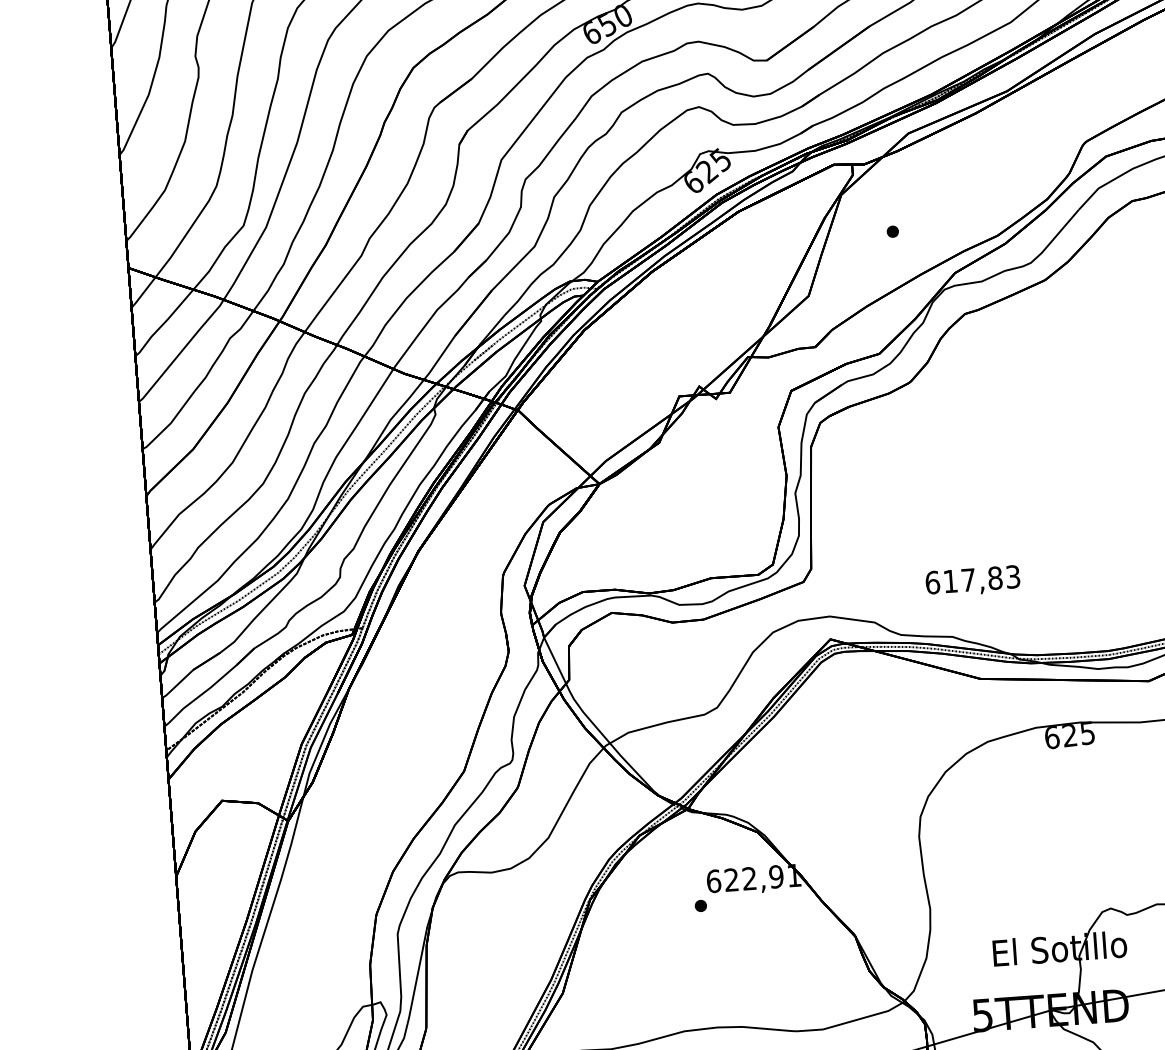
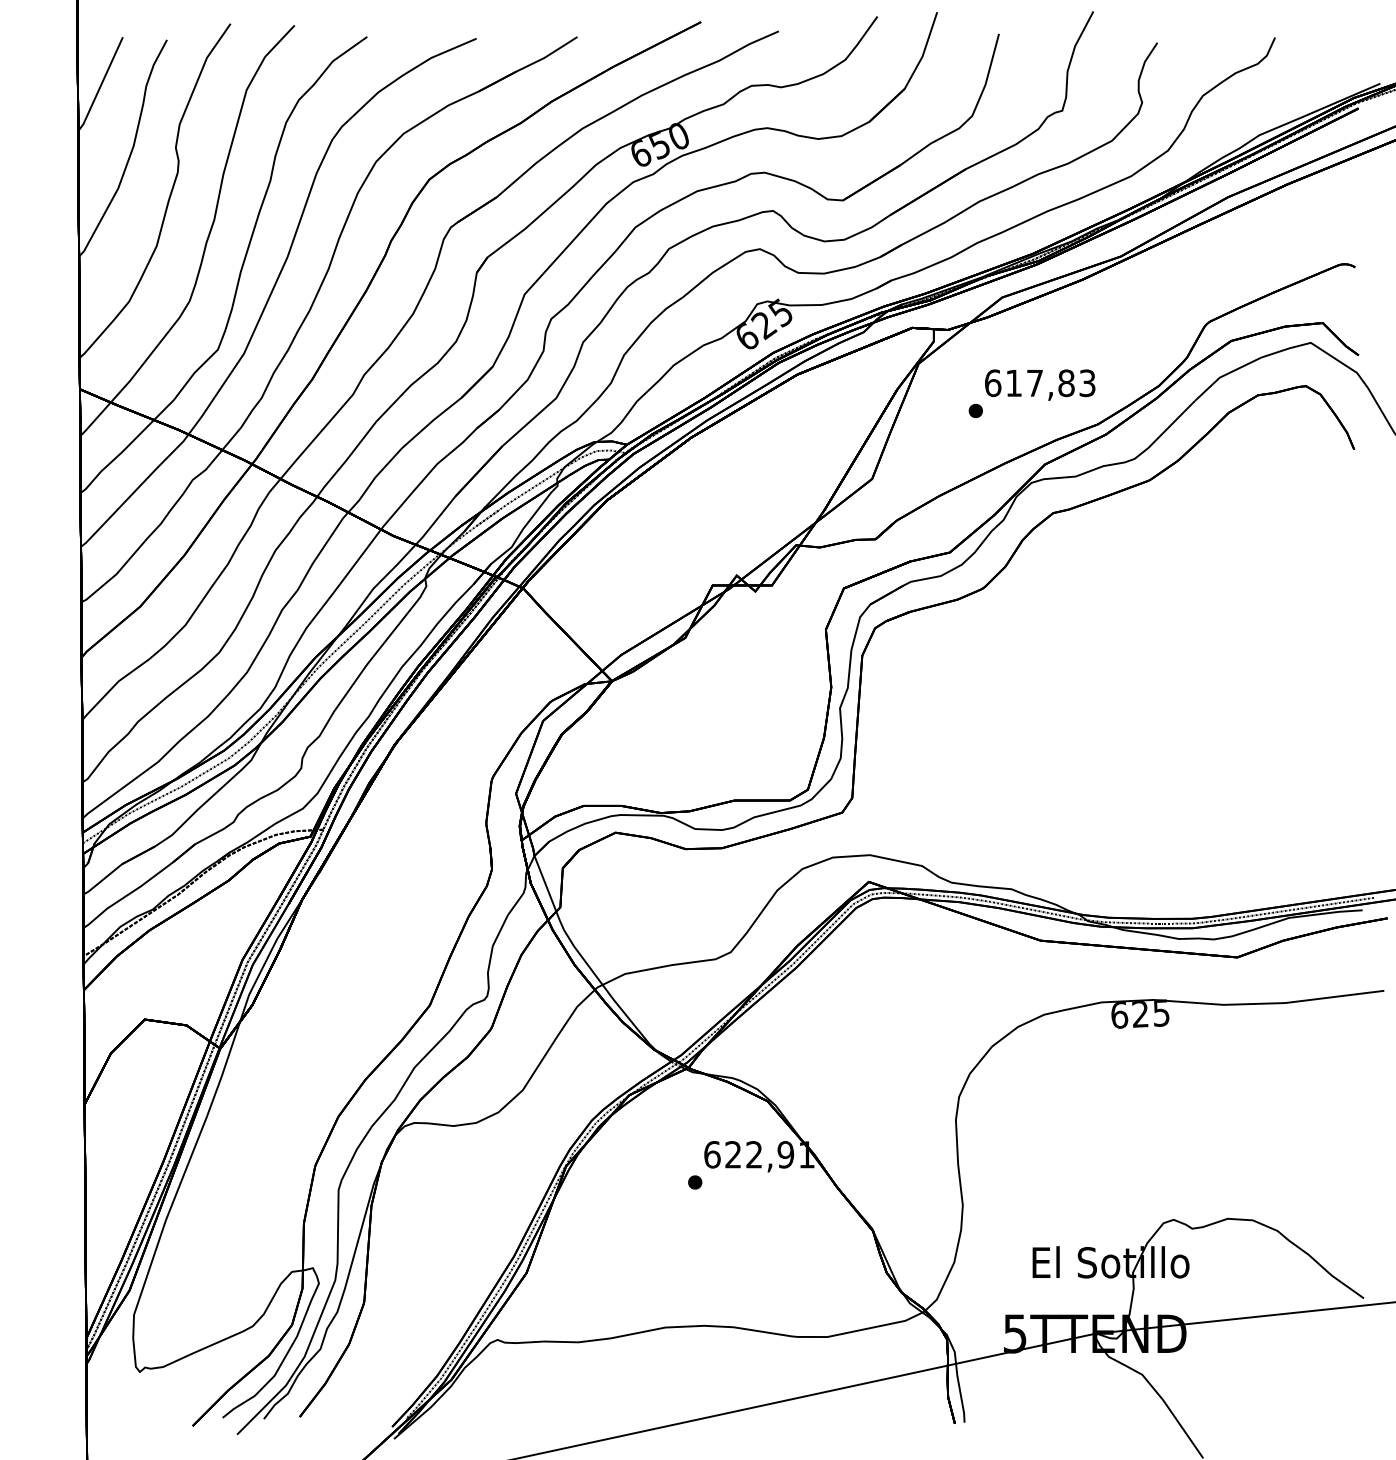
text: (973, 580) -> (1040, 384), moved

